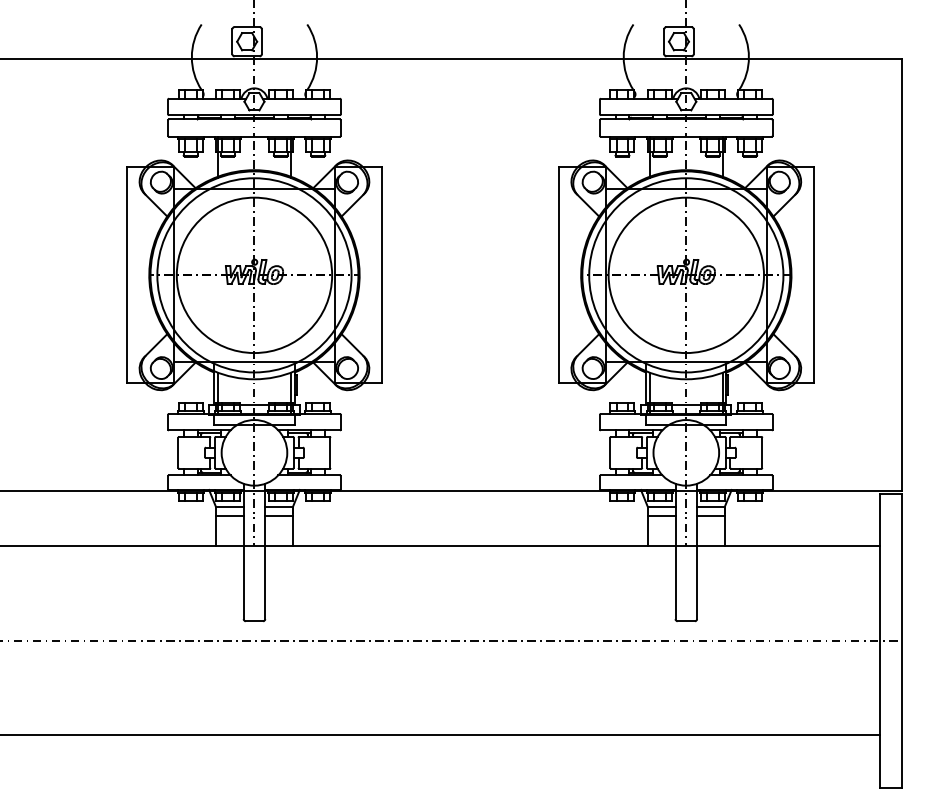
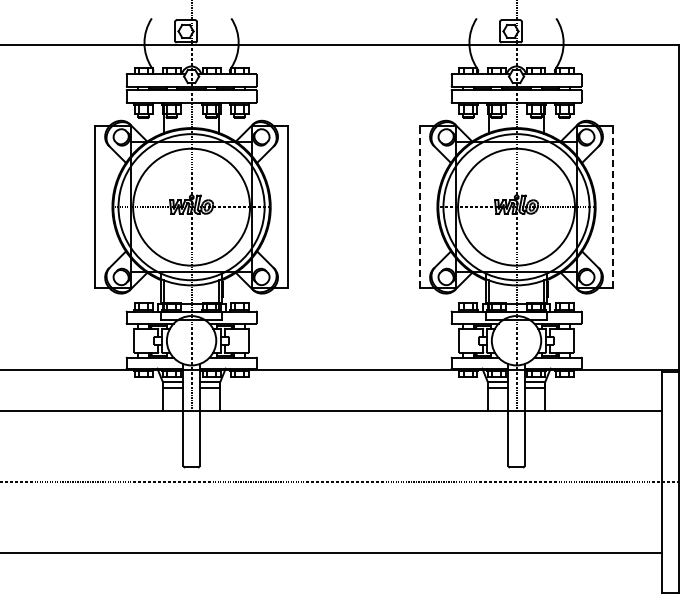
line: (558, 274) -> (420, 206), solid -> dashed
line: (813, 274) -> (612, 206), solid -> dashed

